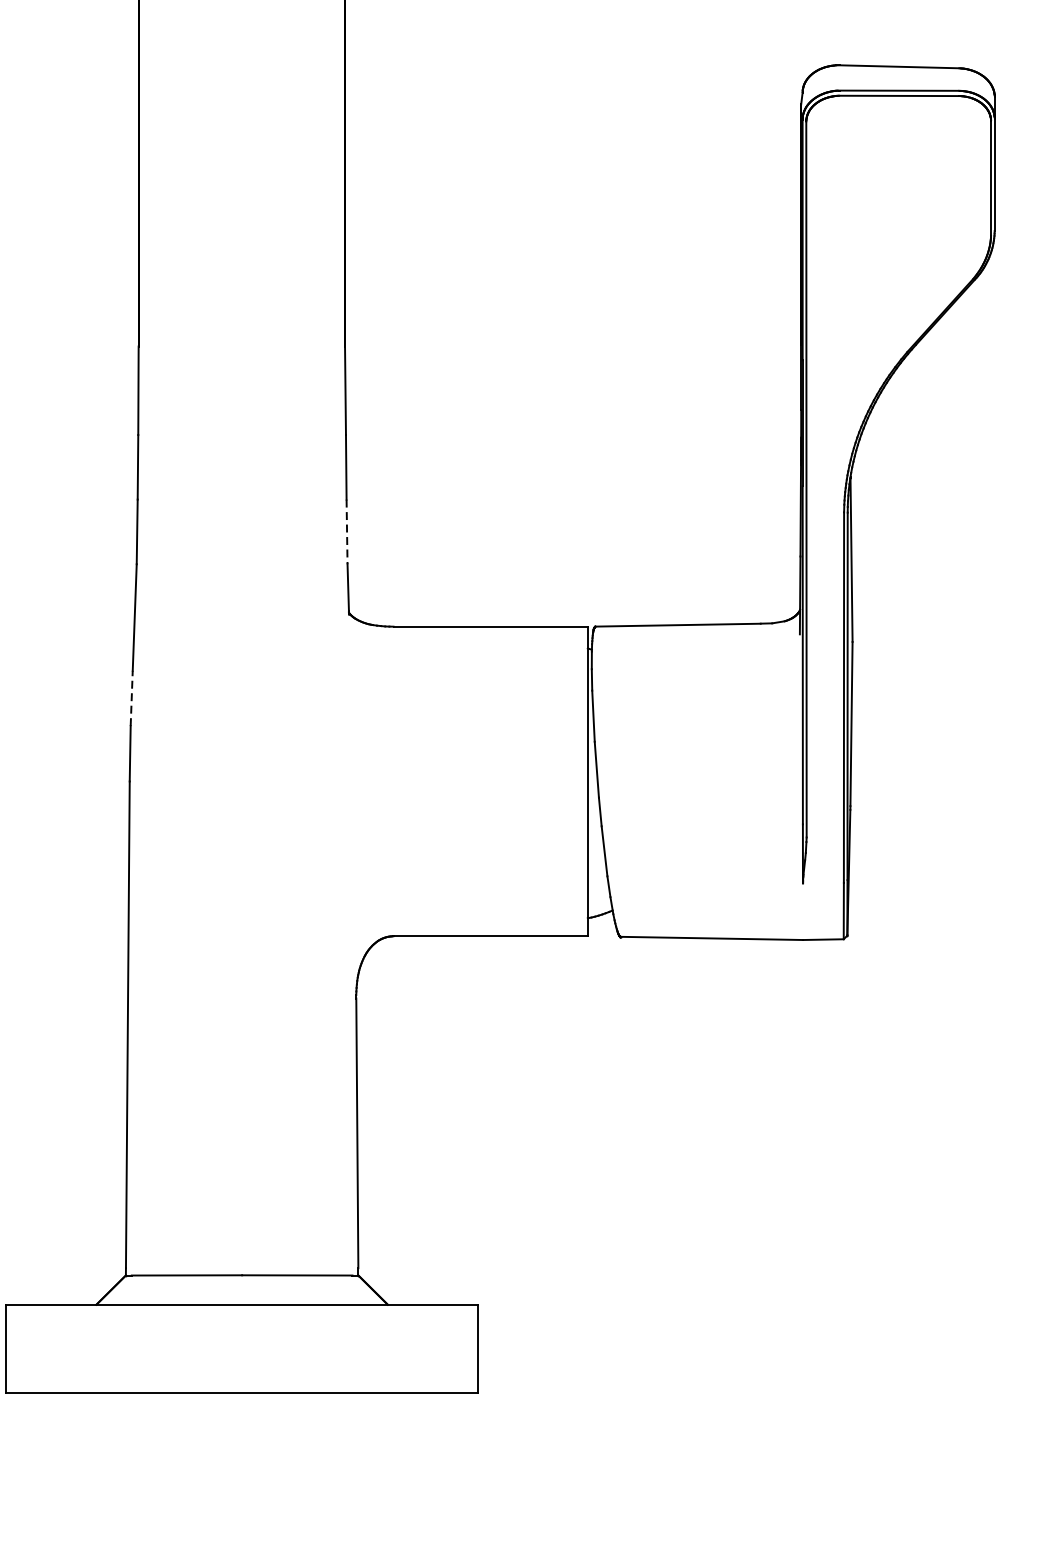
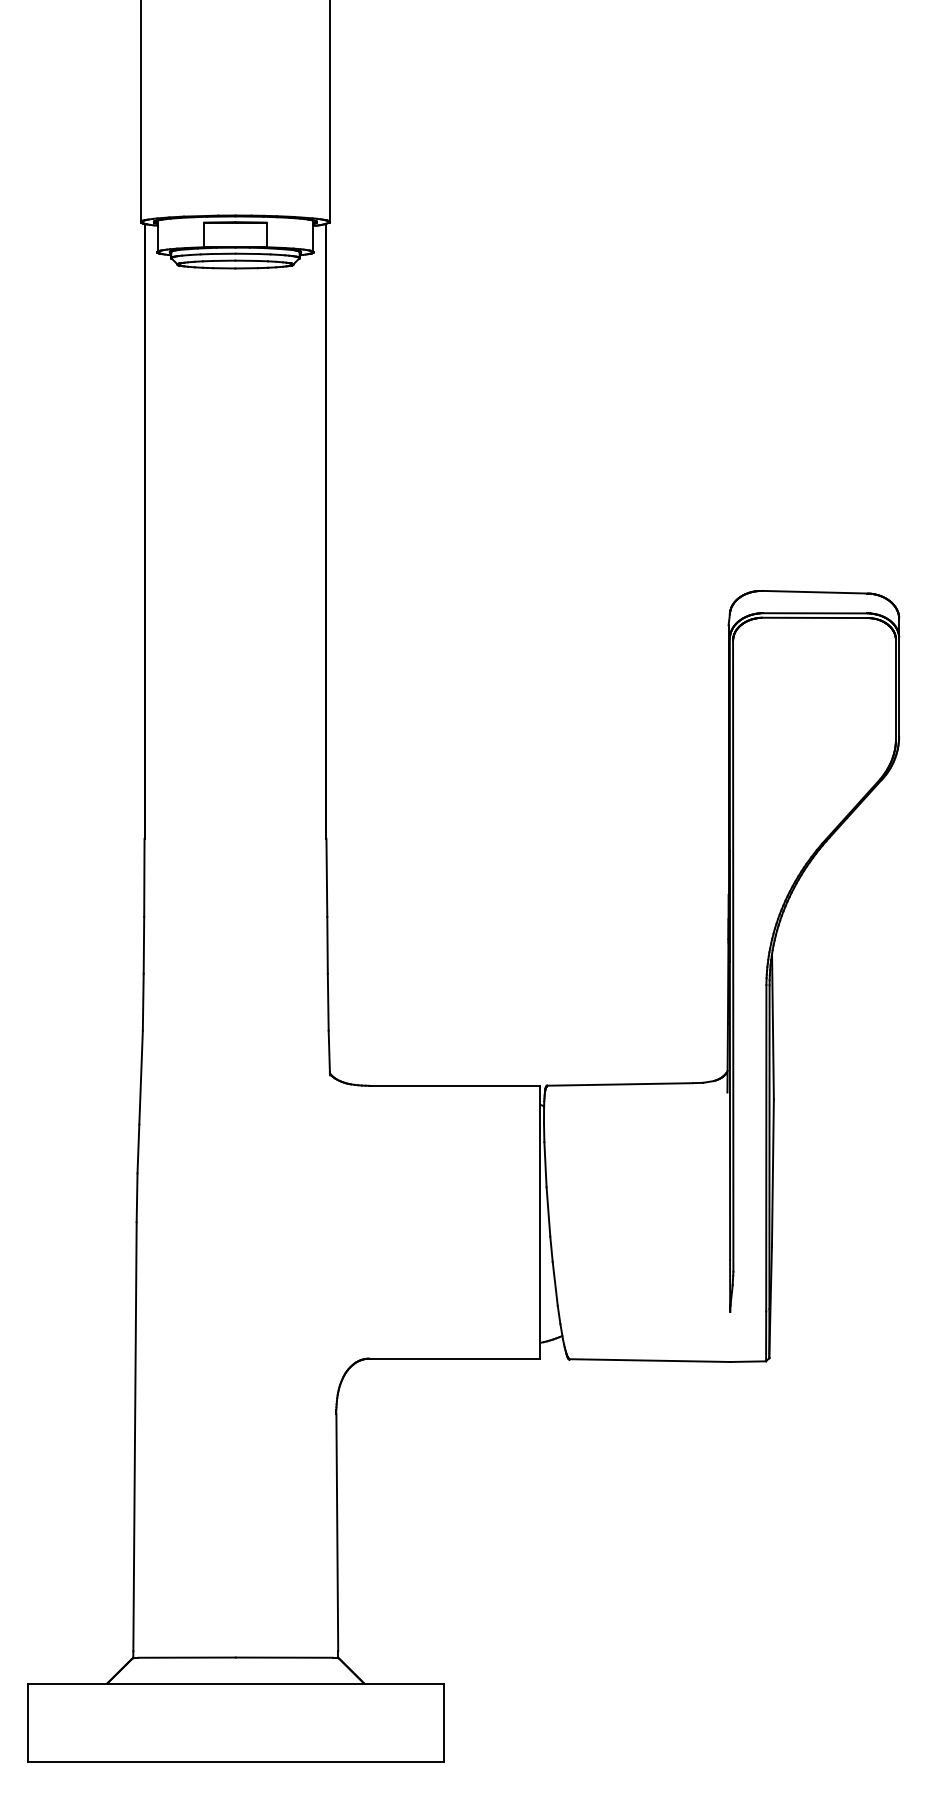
line: (347, 532) -> (328, 1002), dashed -> solid
line: (131, 697) -> (138, 1148), dashed -> solid

